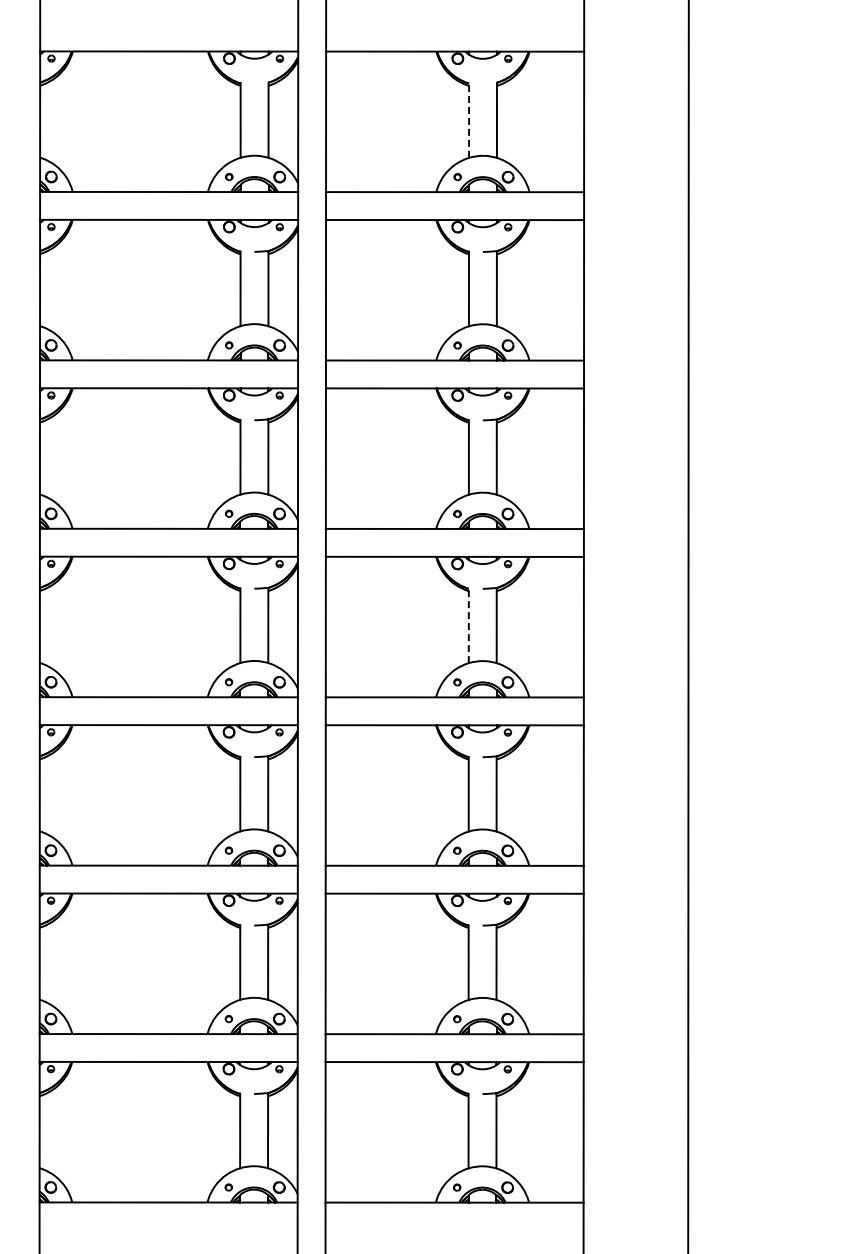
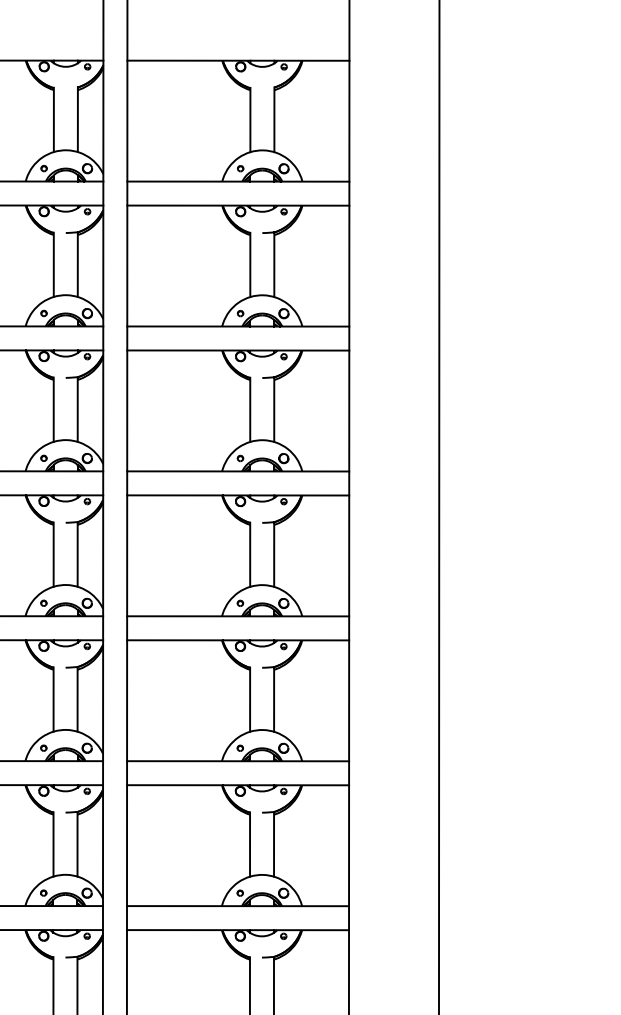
line: (469, 120) -> (250, 119), dashed -> solid
line: (468, 625) -> (249, 554), dashed -> solid

